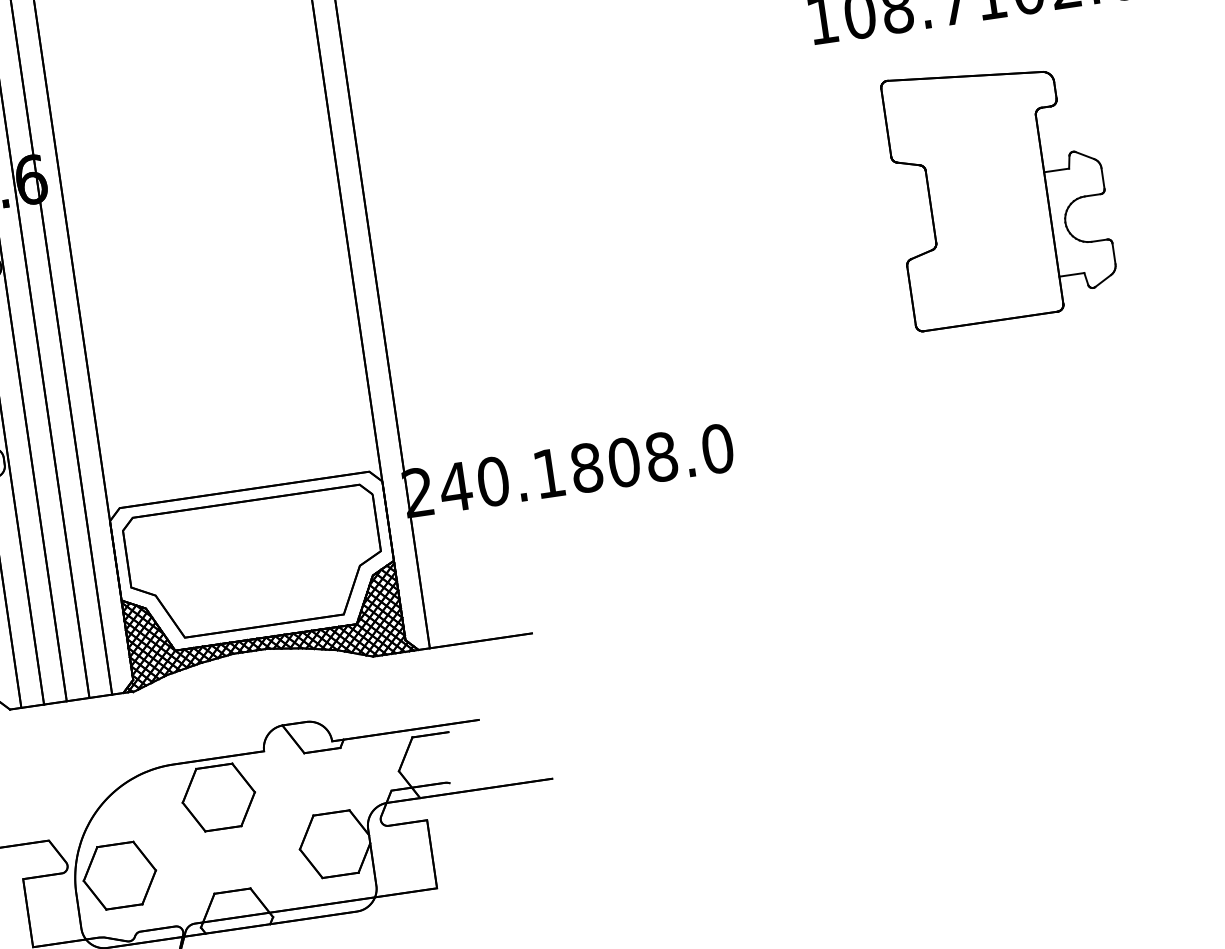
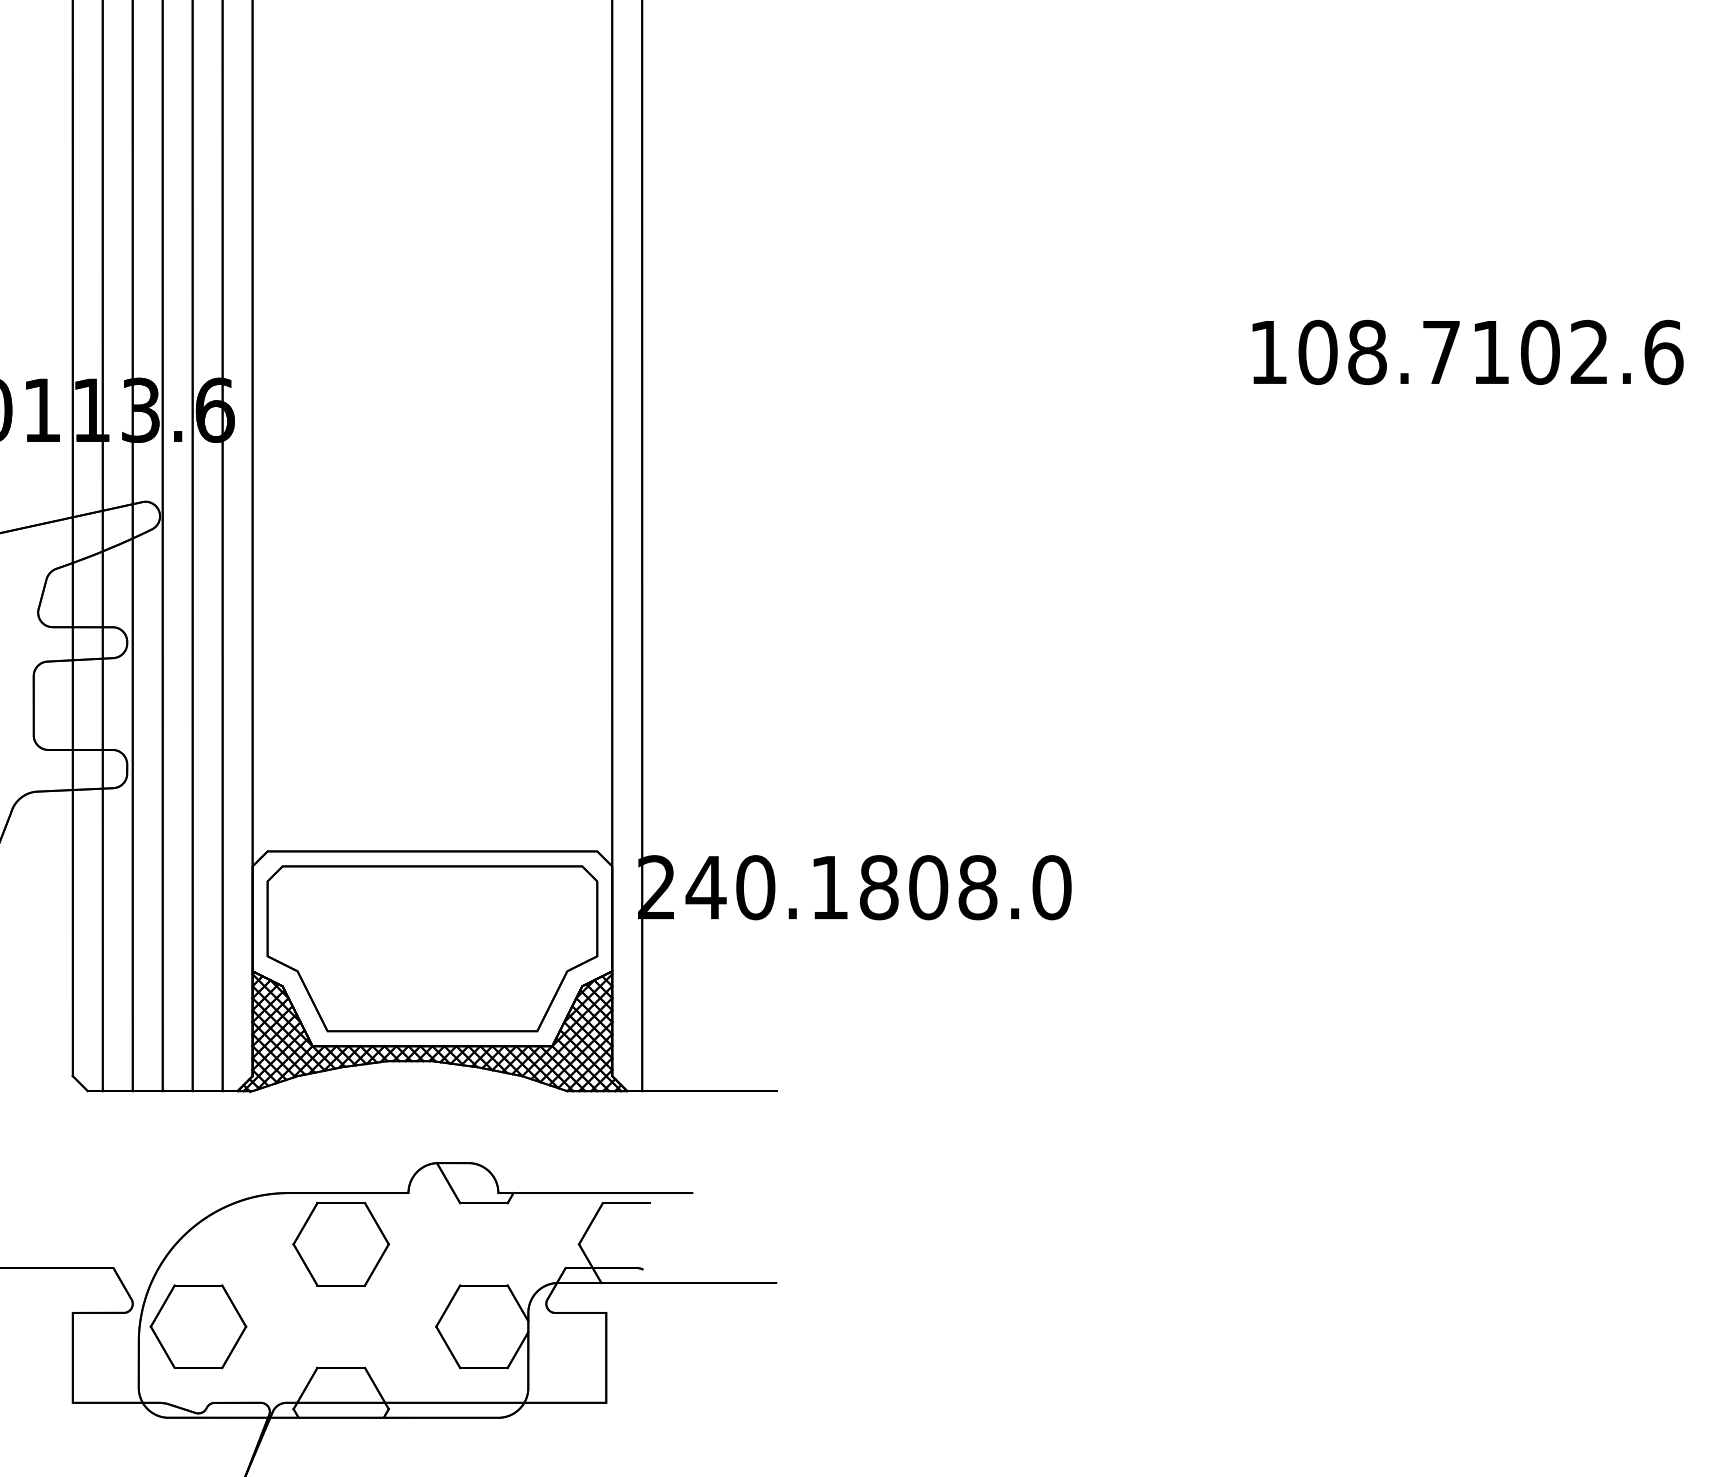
part: (1000, 191) -> (1466, 608), removed

